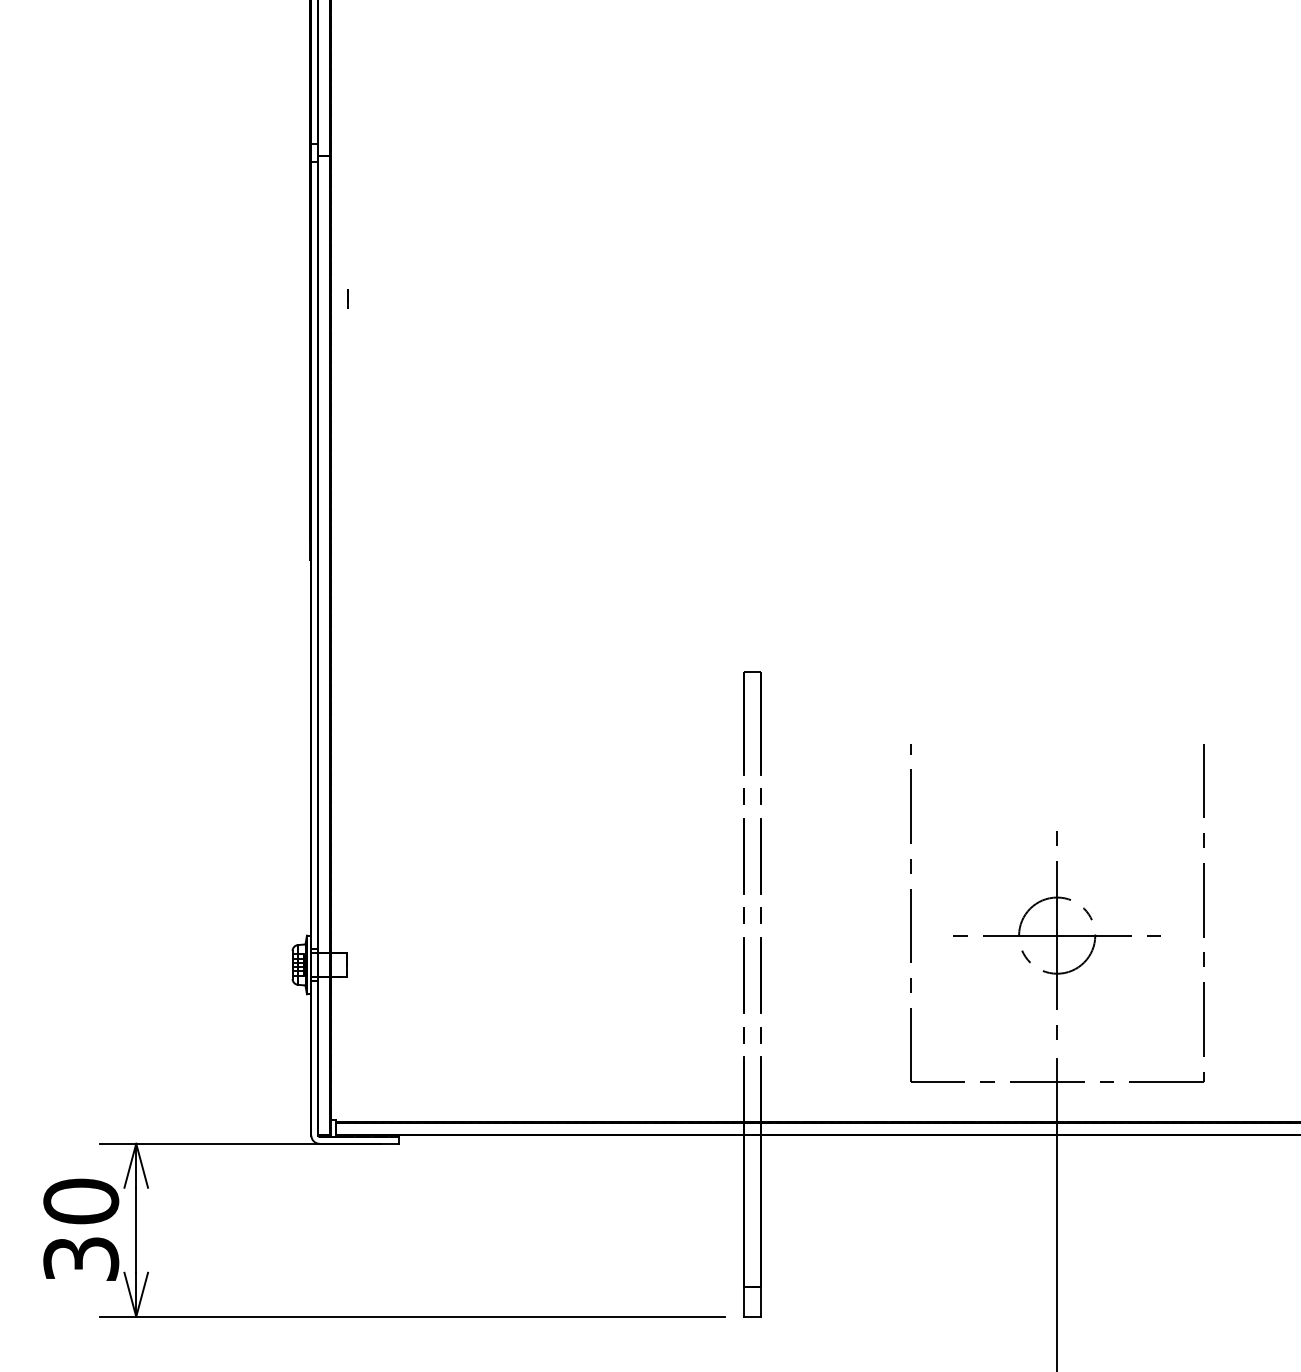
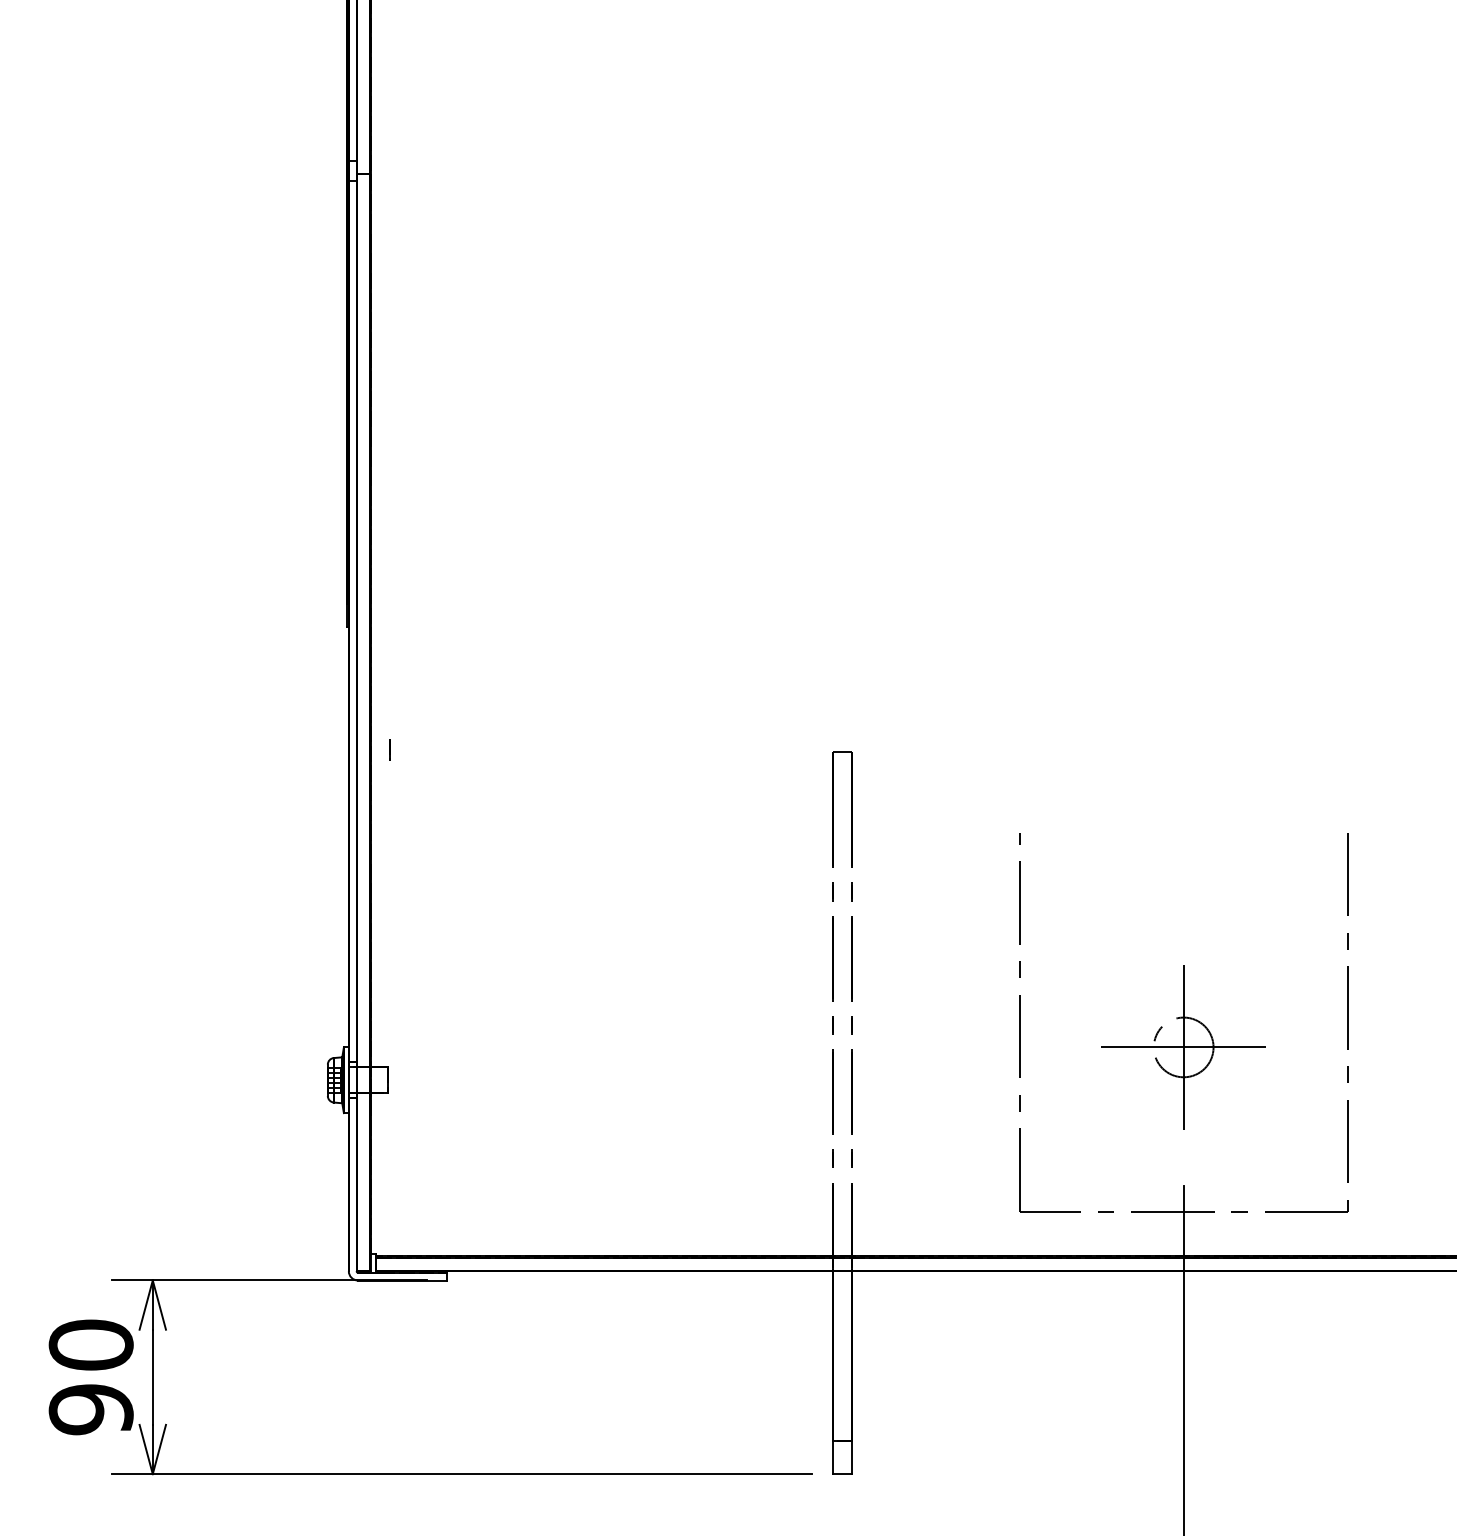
line: (347, 298) -> (389, 749), moved
part: (1056, 935) -> (1183, 1047), size x0.7
text: (81, 1259) -> (91, 1410), 30 -> 90

